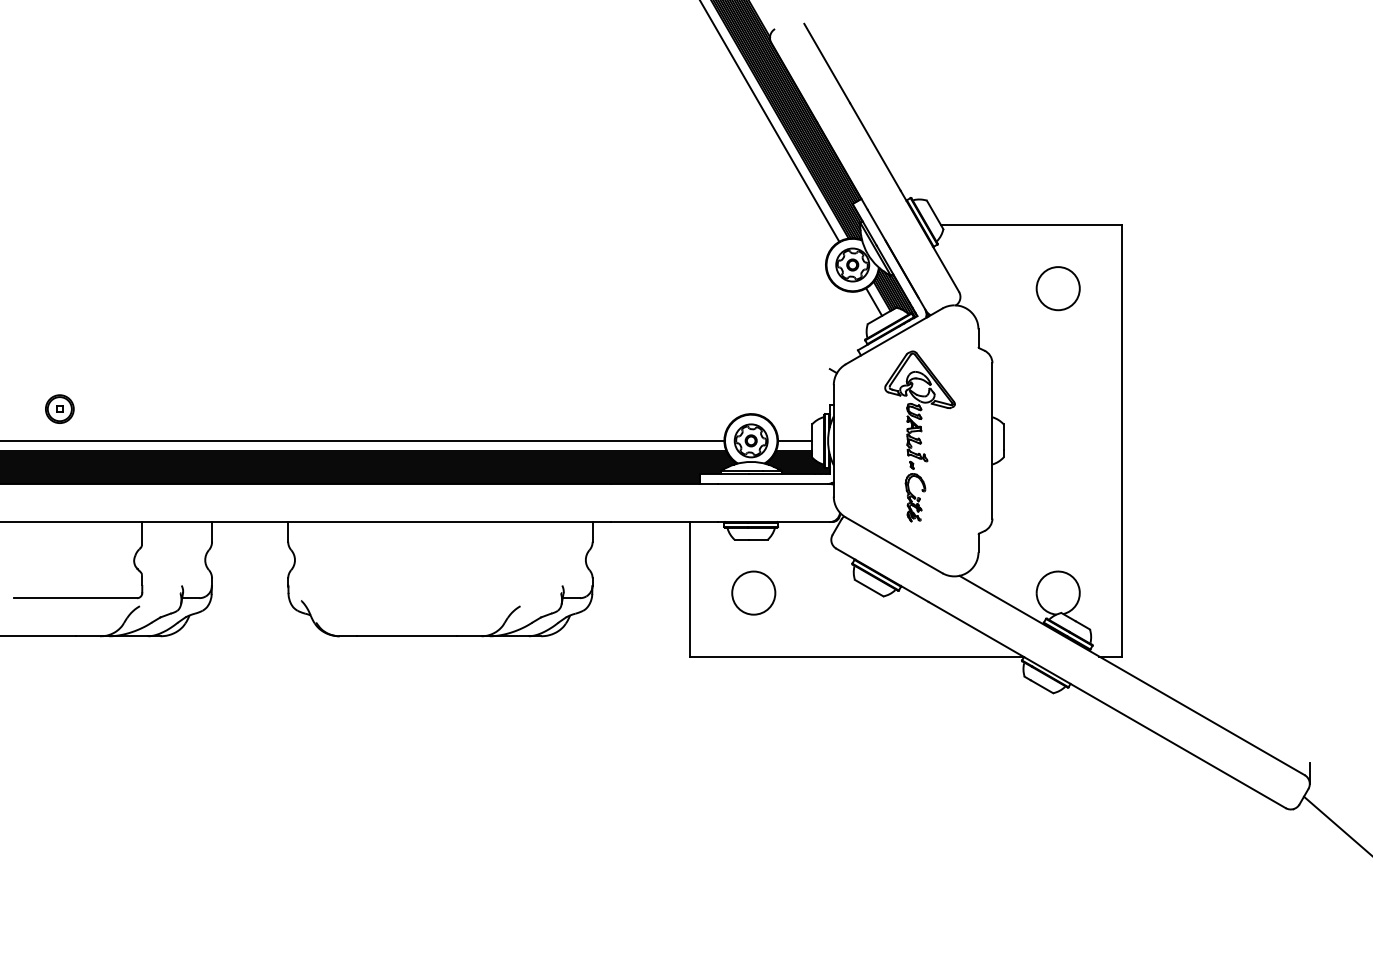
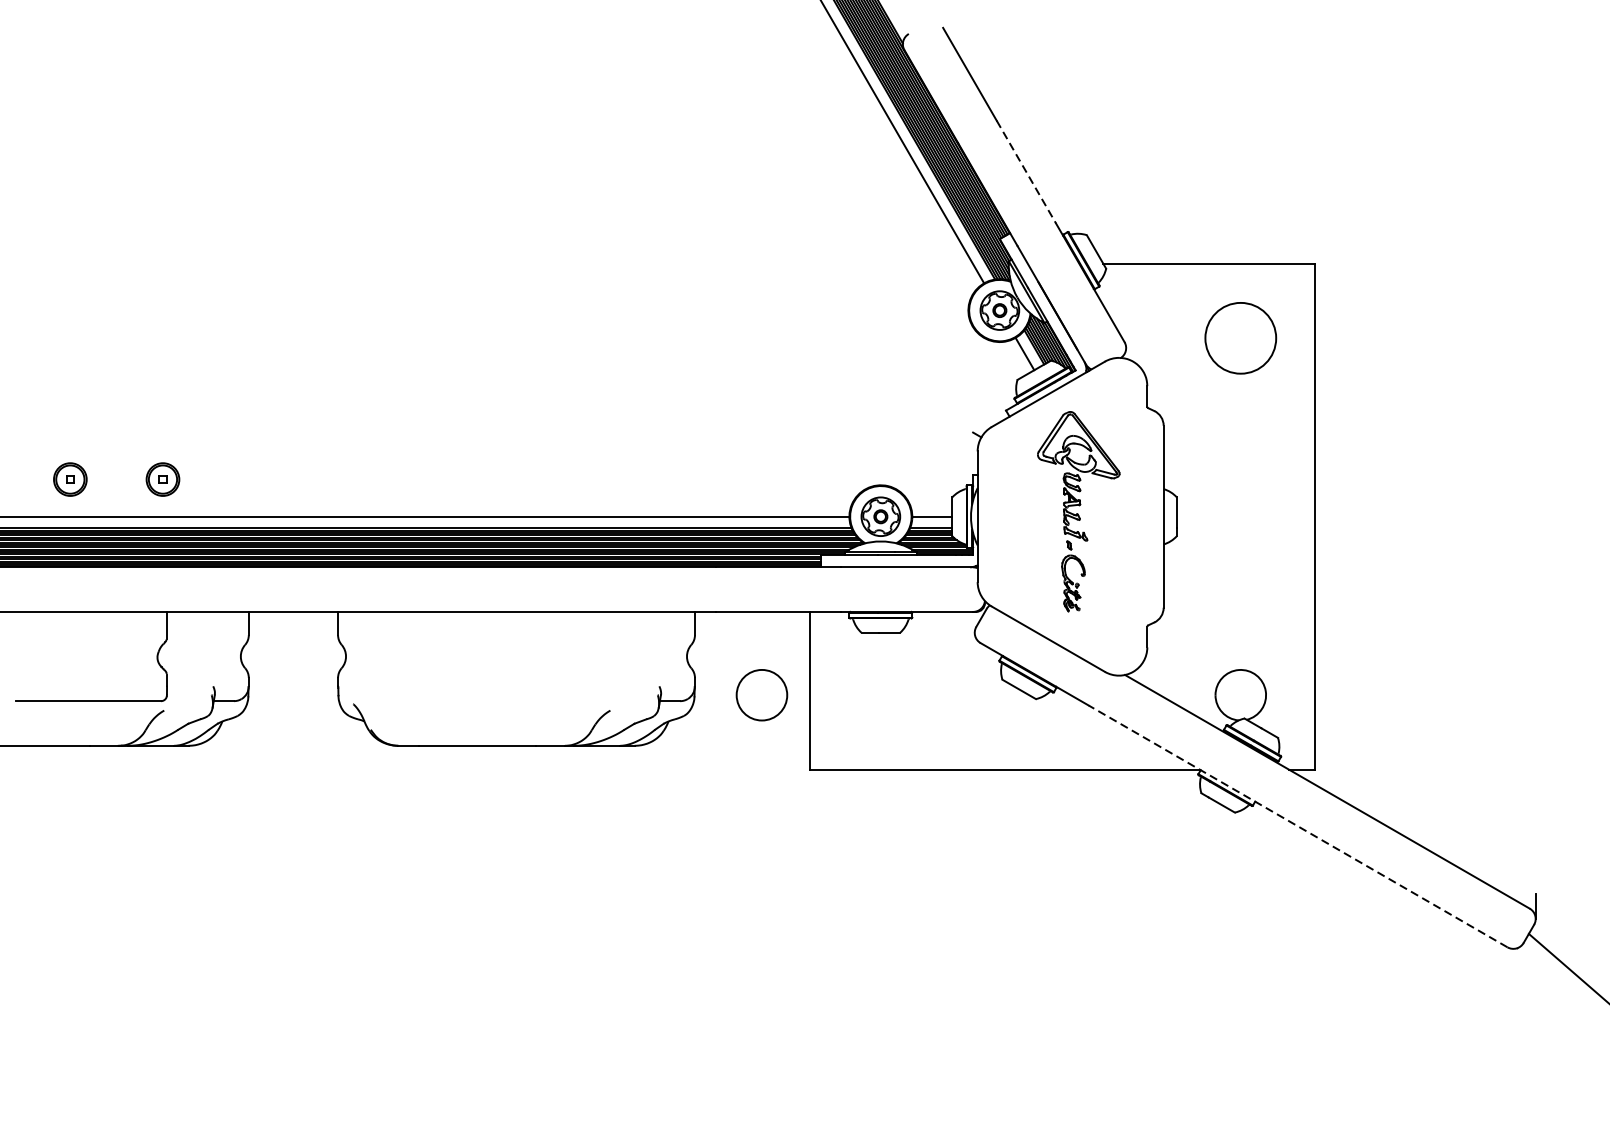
line: (875, 146) -> (1026, 171), solid -> dashed
circle: (1057, 288) -> (1239, 338), size x1.4
part: (138, 408) -> (162, 478), added
circle: (753, 592) -> (761, 694), moved
line: (1106, 704) -> (1297, 825), solid -> dashed

